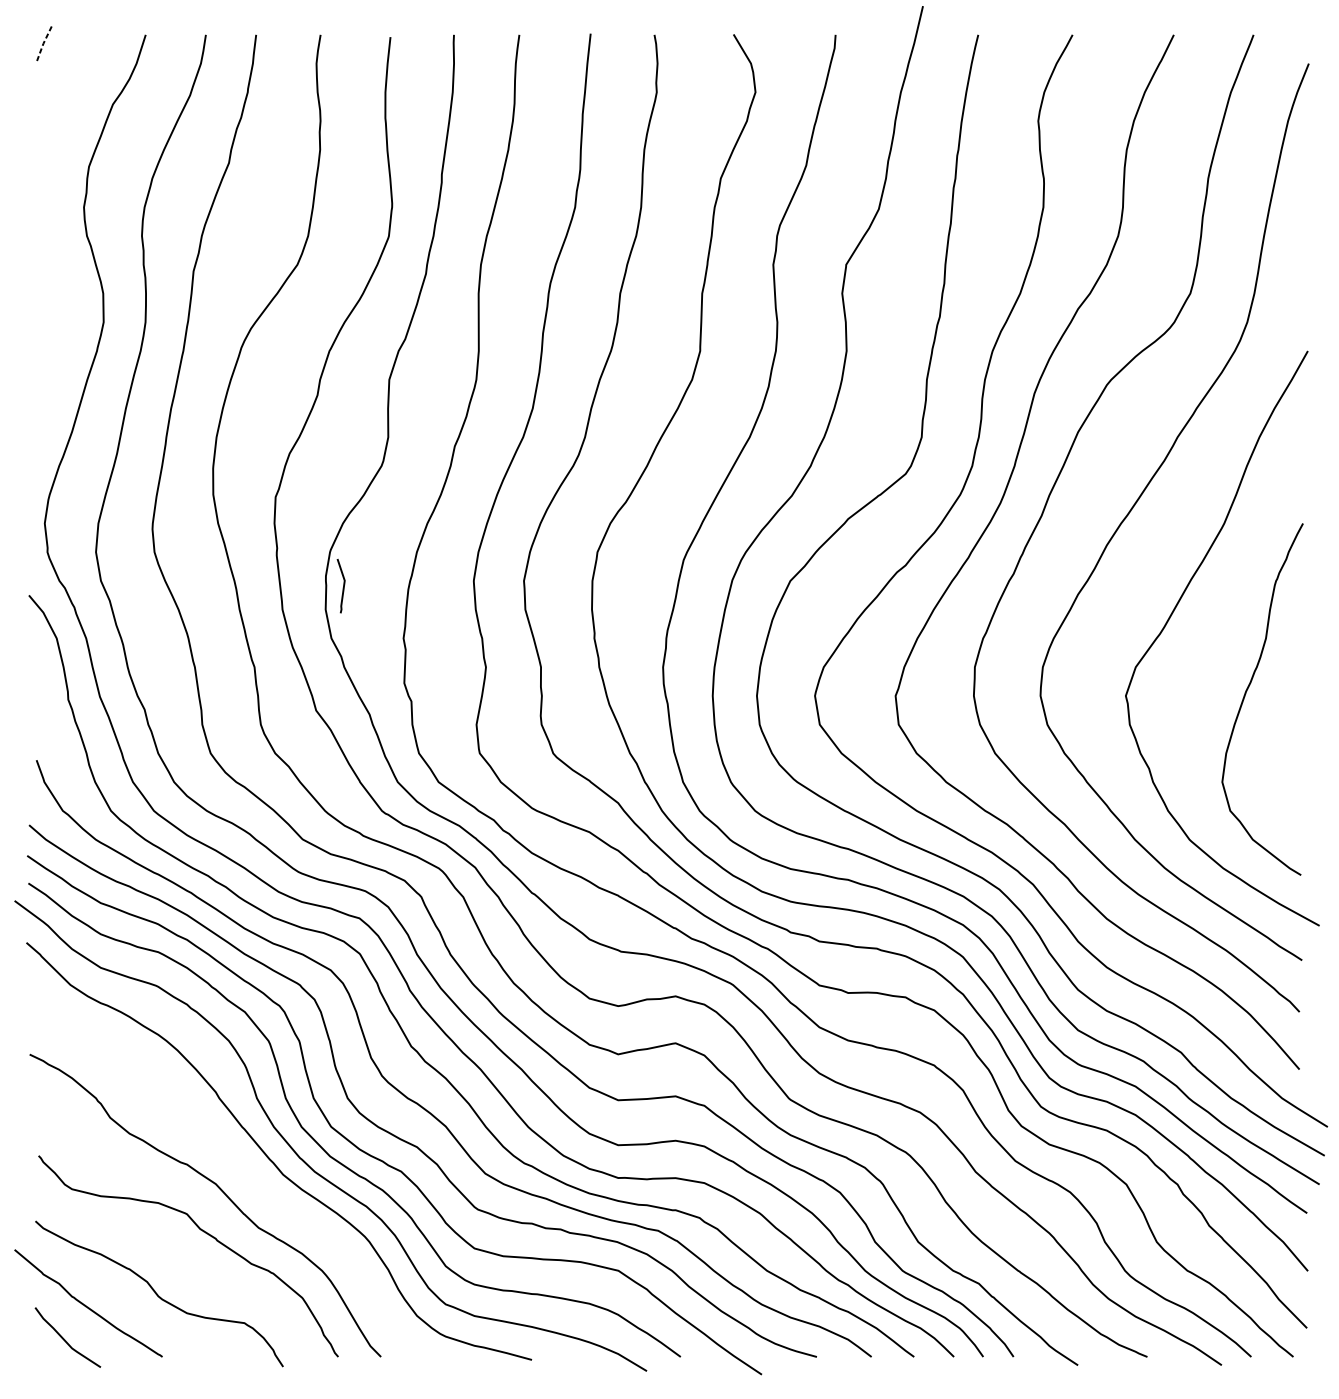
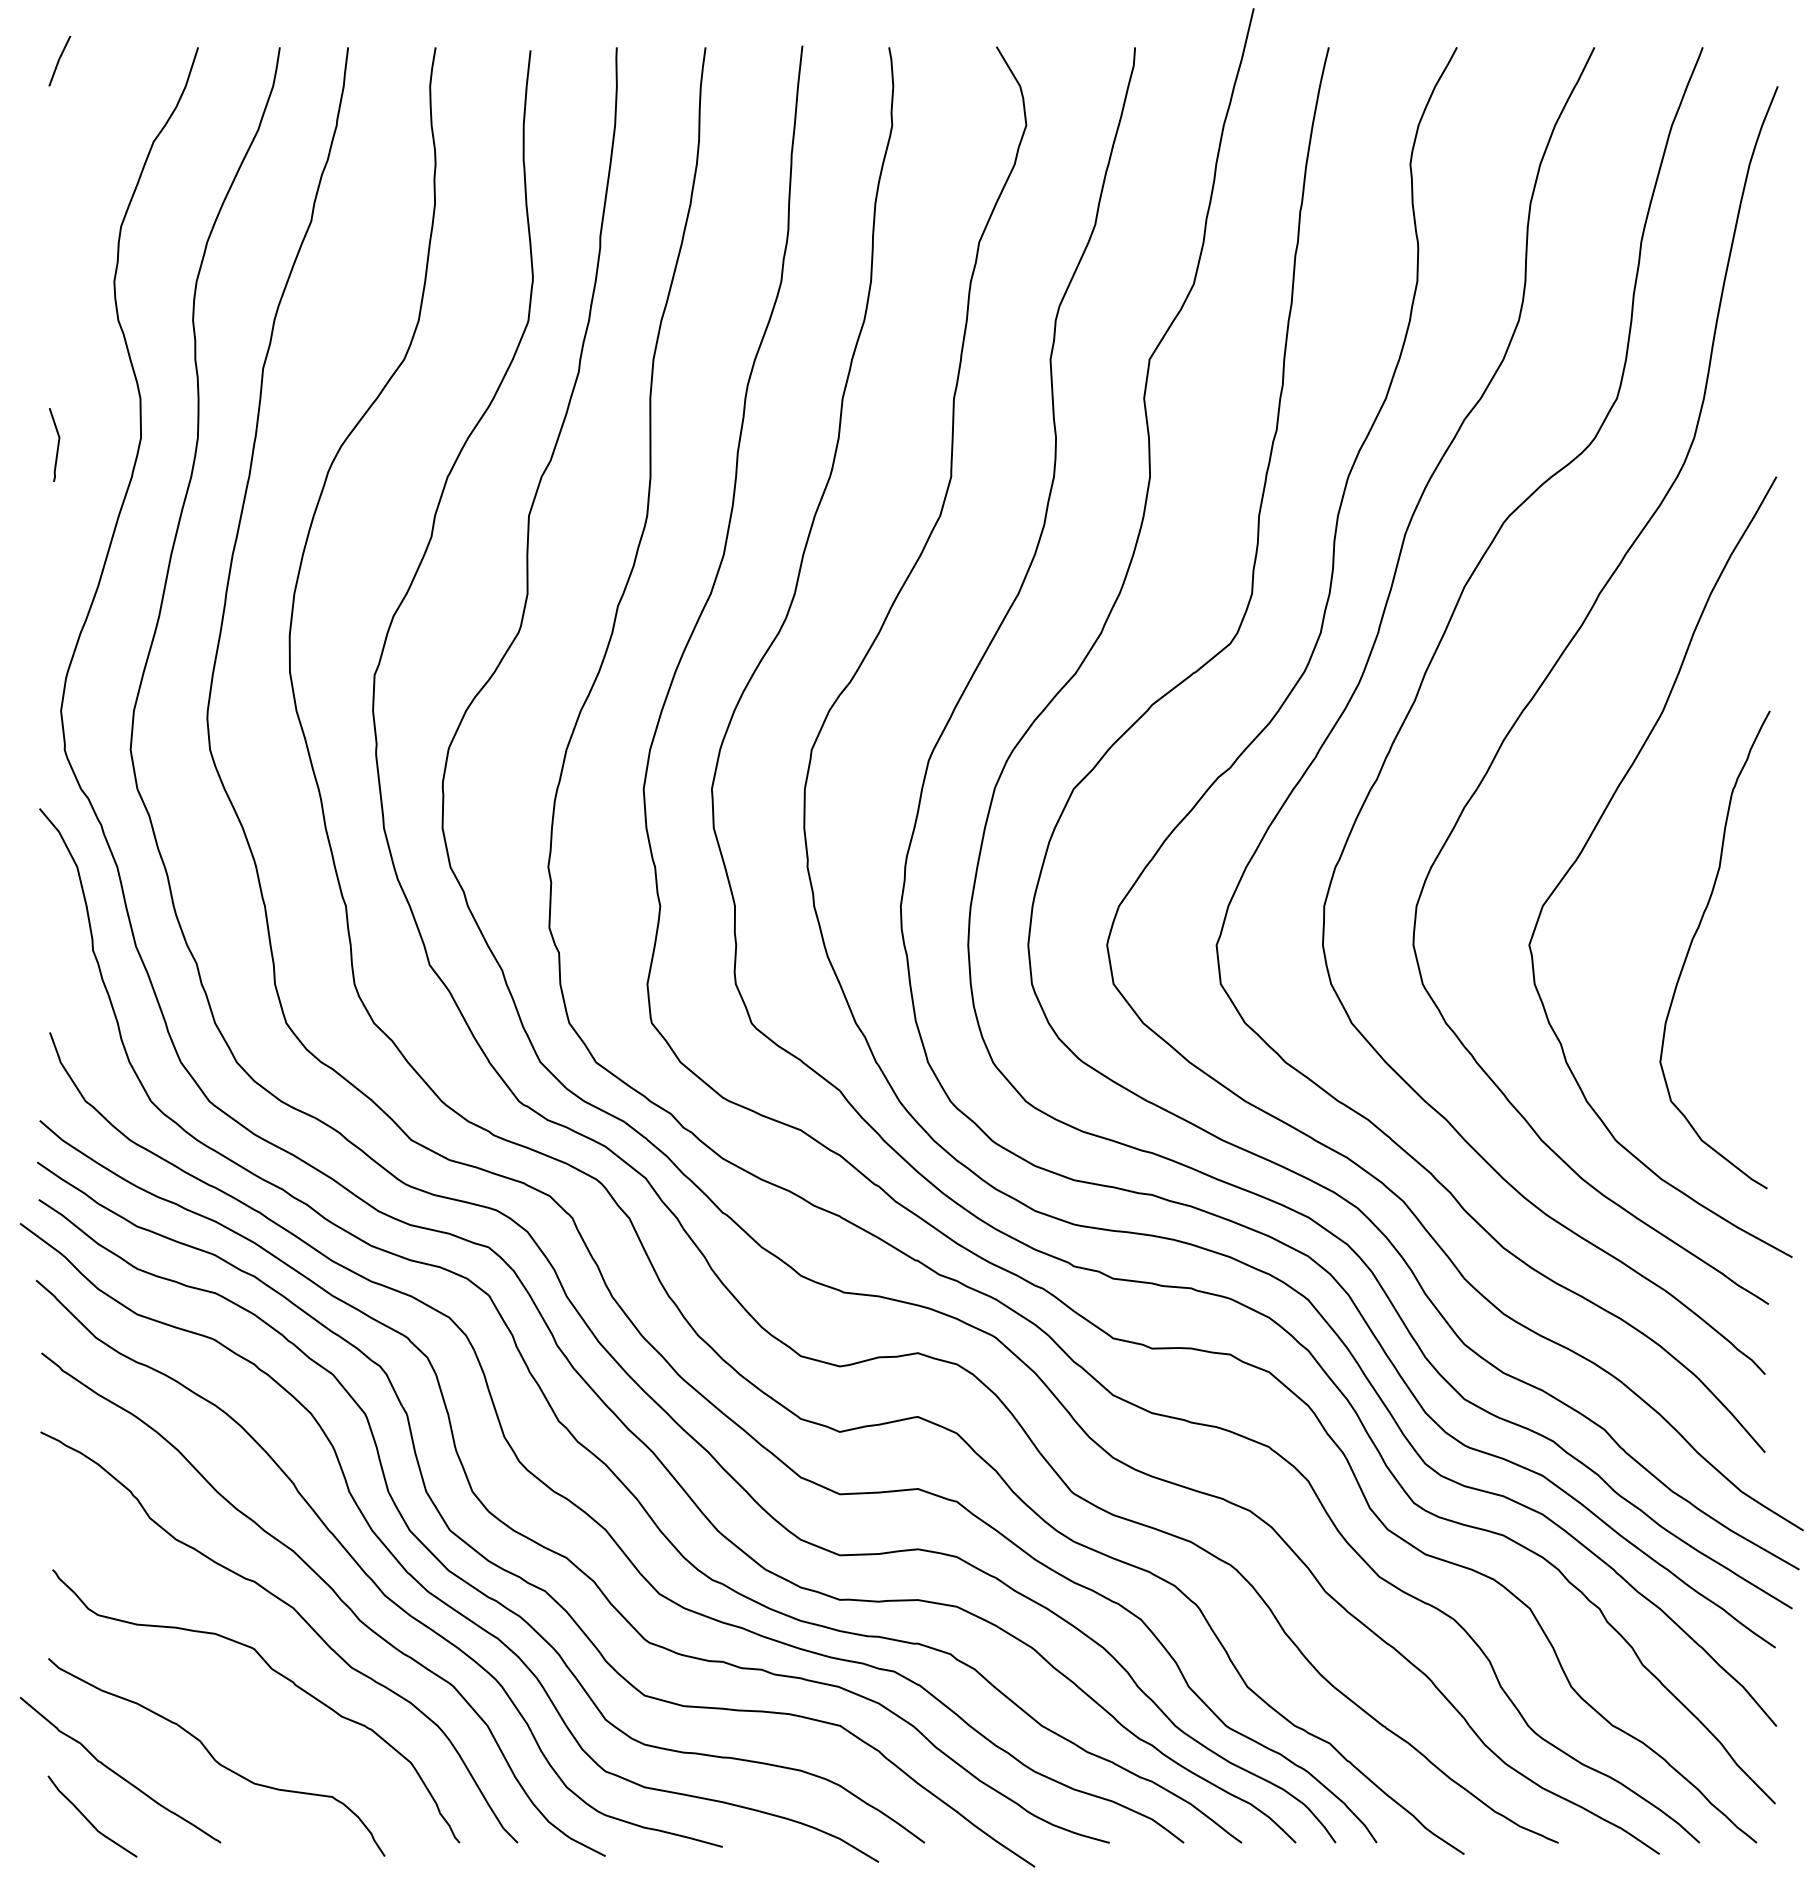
line: (42, 44) -> (58, 60), dashed -> solid
line: (343, 585) -> (57, 444), moved
curve: (246, 1173) -> (334, 1593), added

